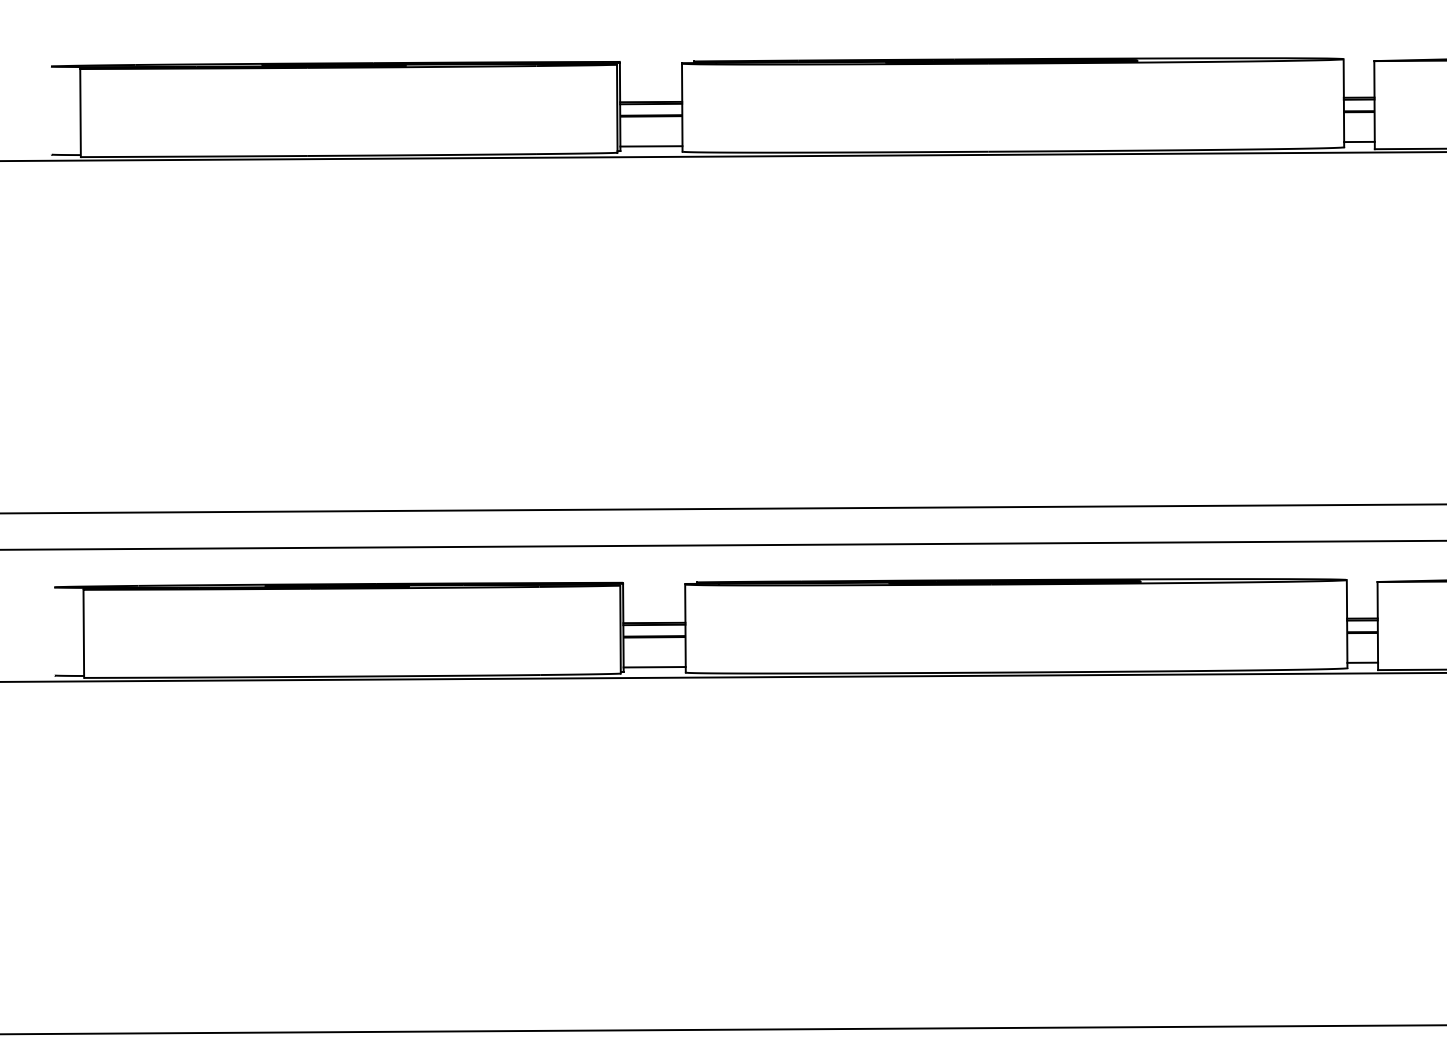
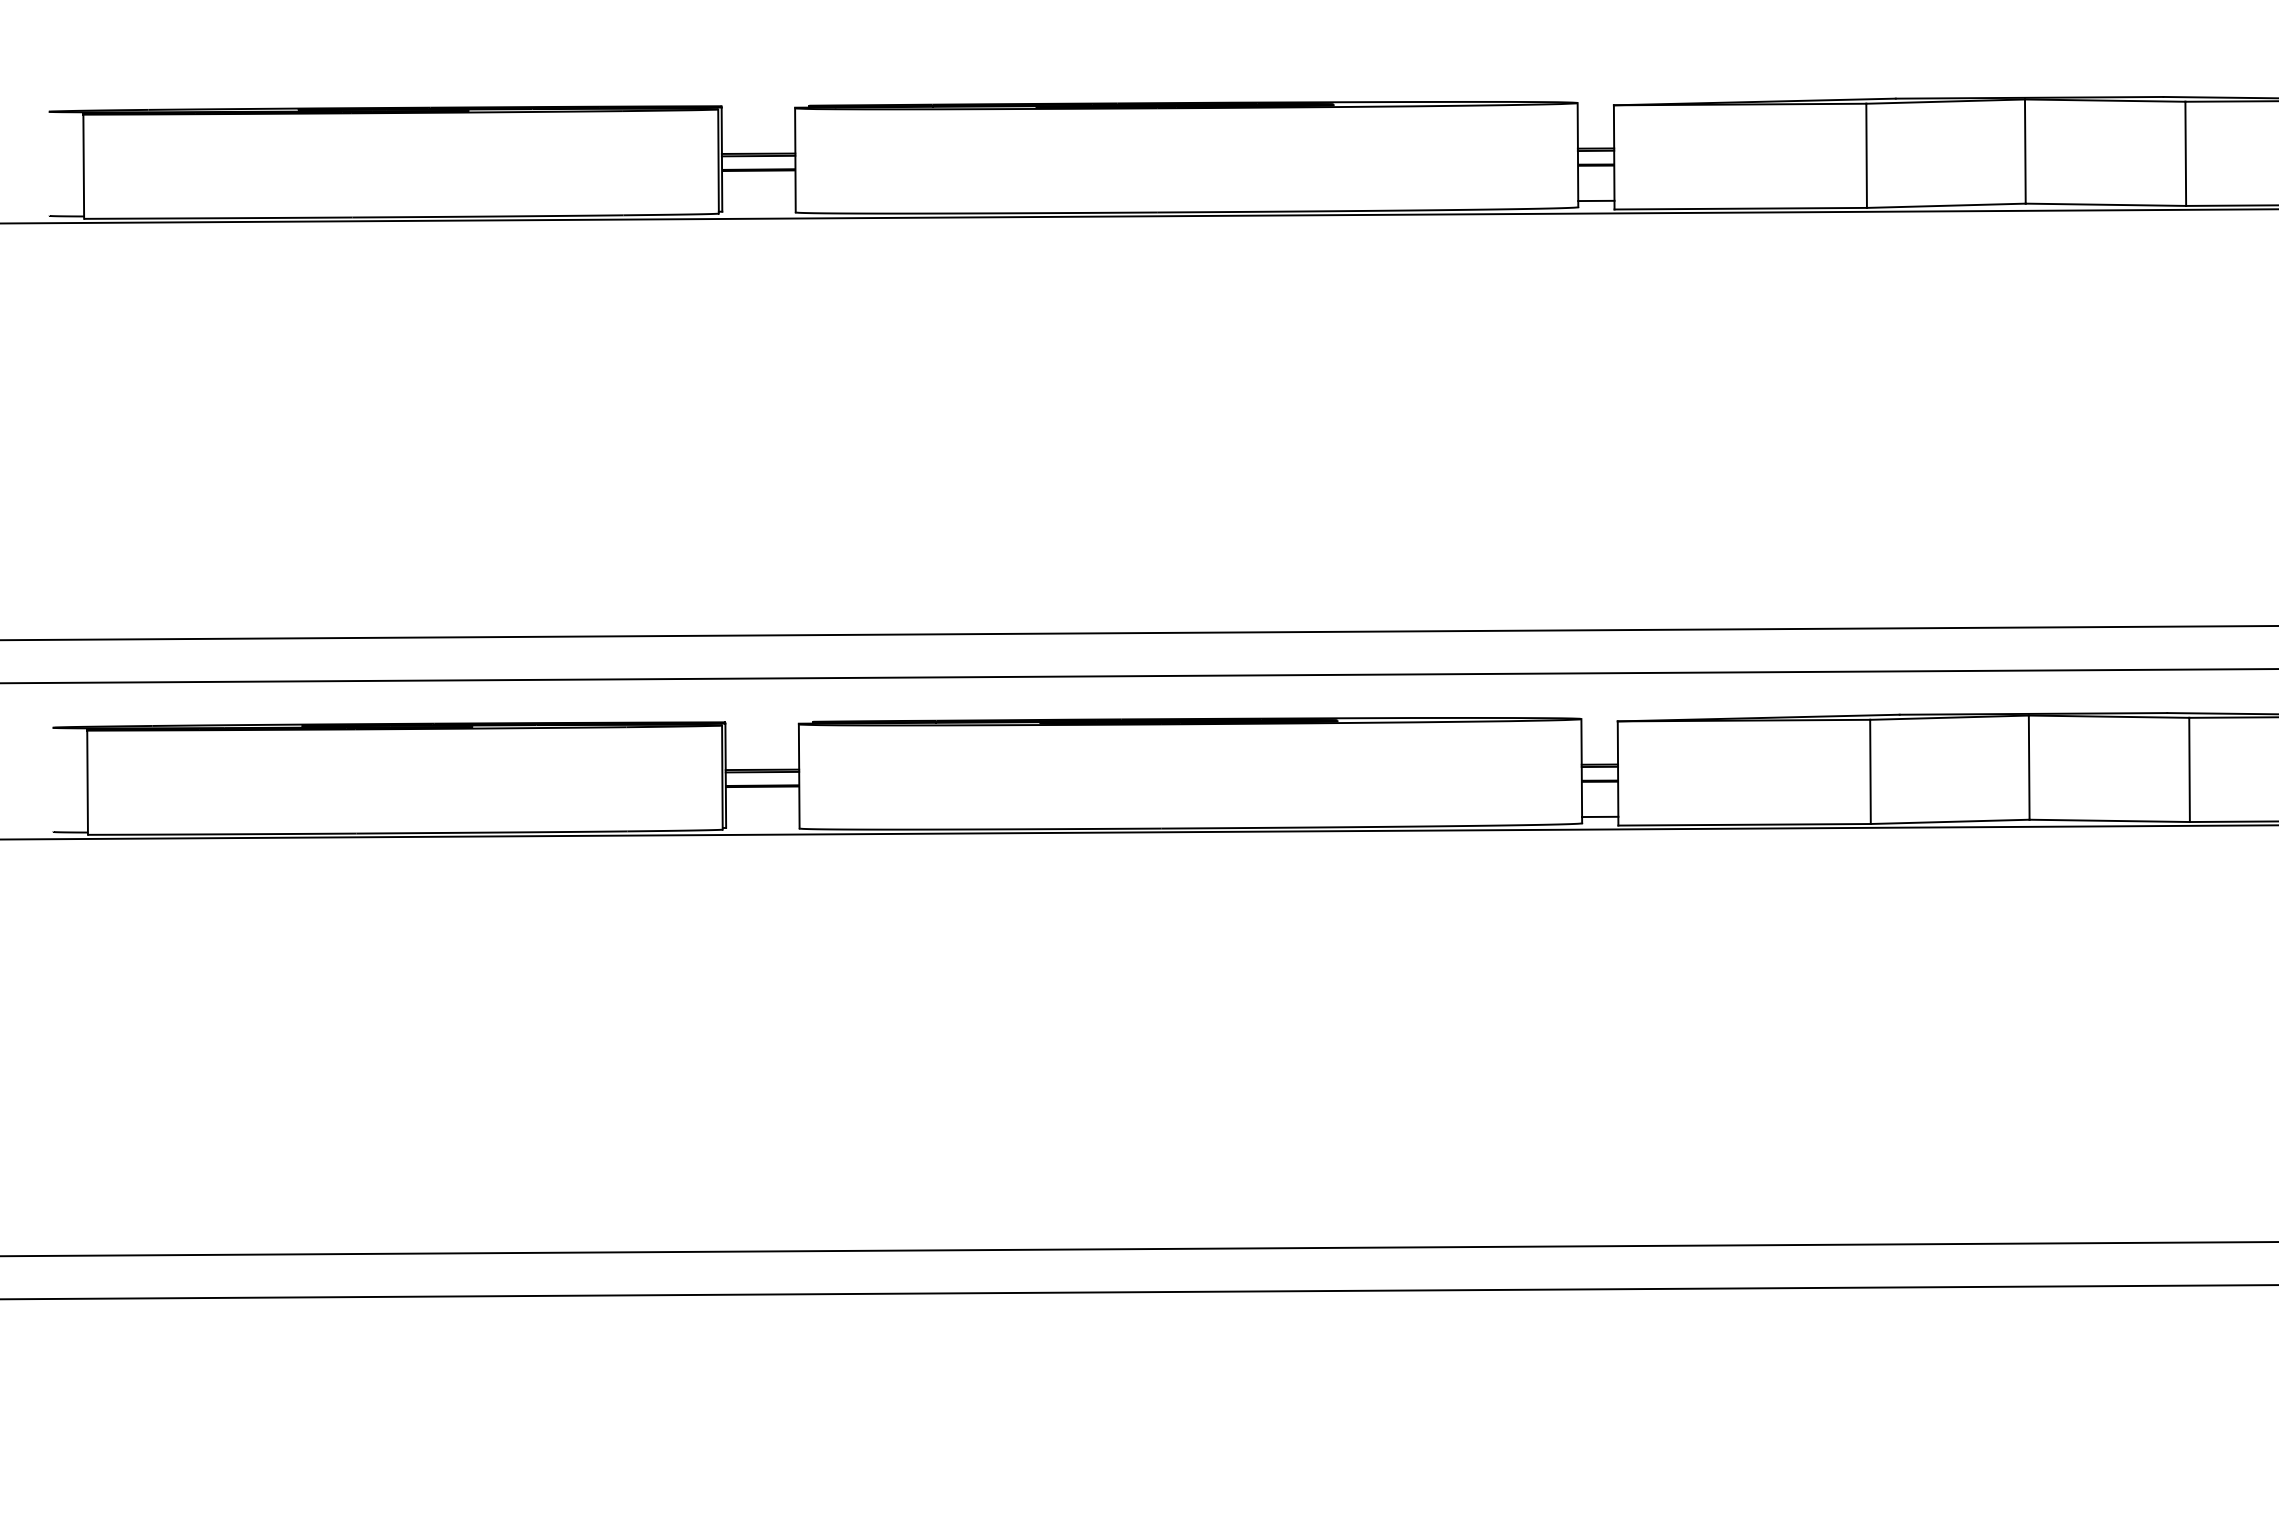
line: (651, 145) -> (758, 205), removed
line: (654, 666) -> (762, 821), removed

